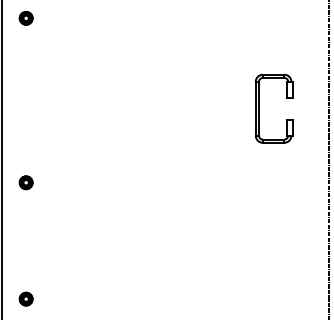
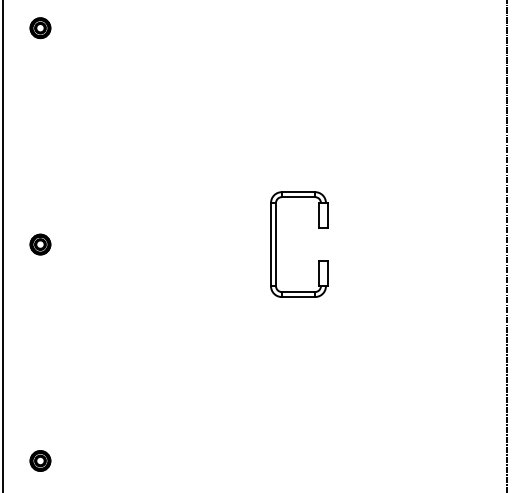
part: (259, 108) -> (276, 244), moved
part: (25, 182) -> (39, 244), moved

